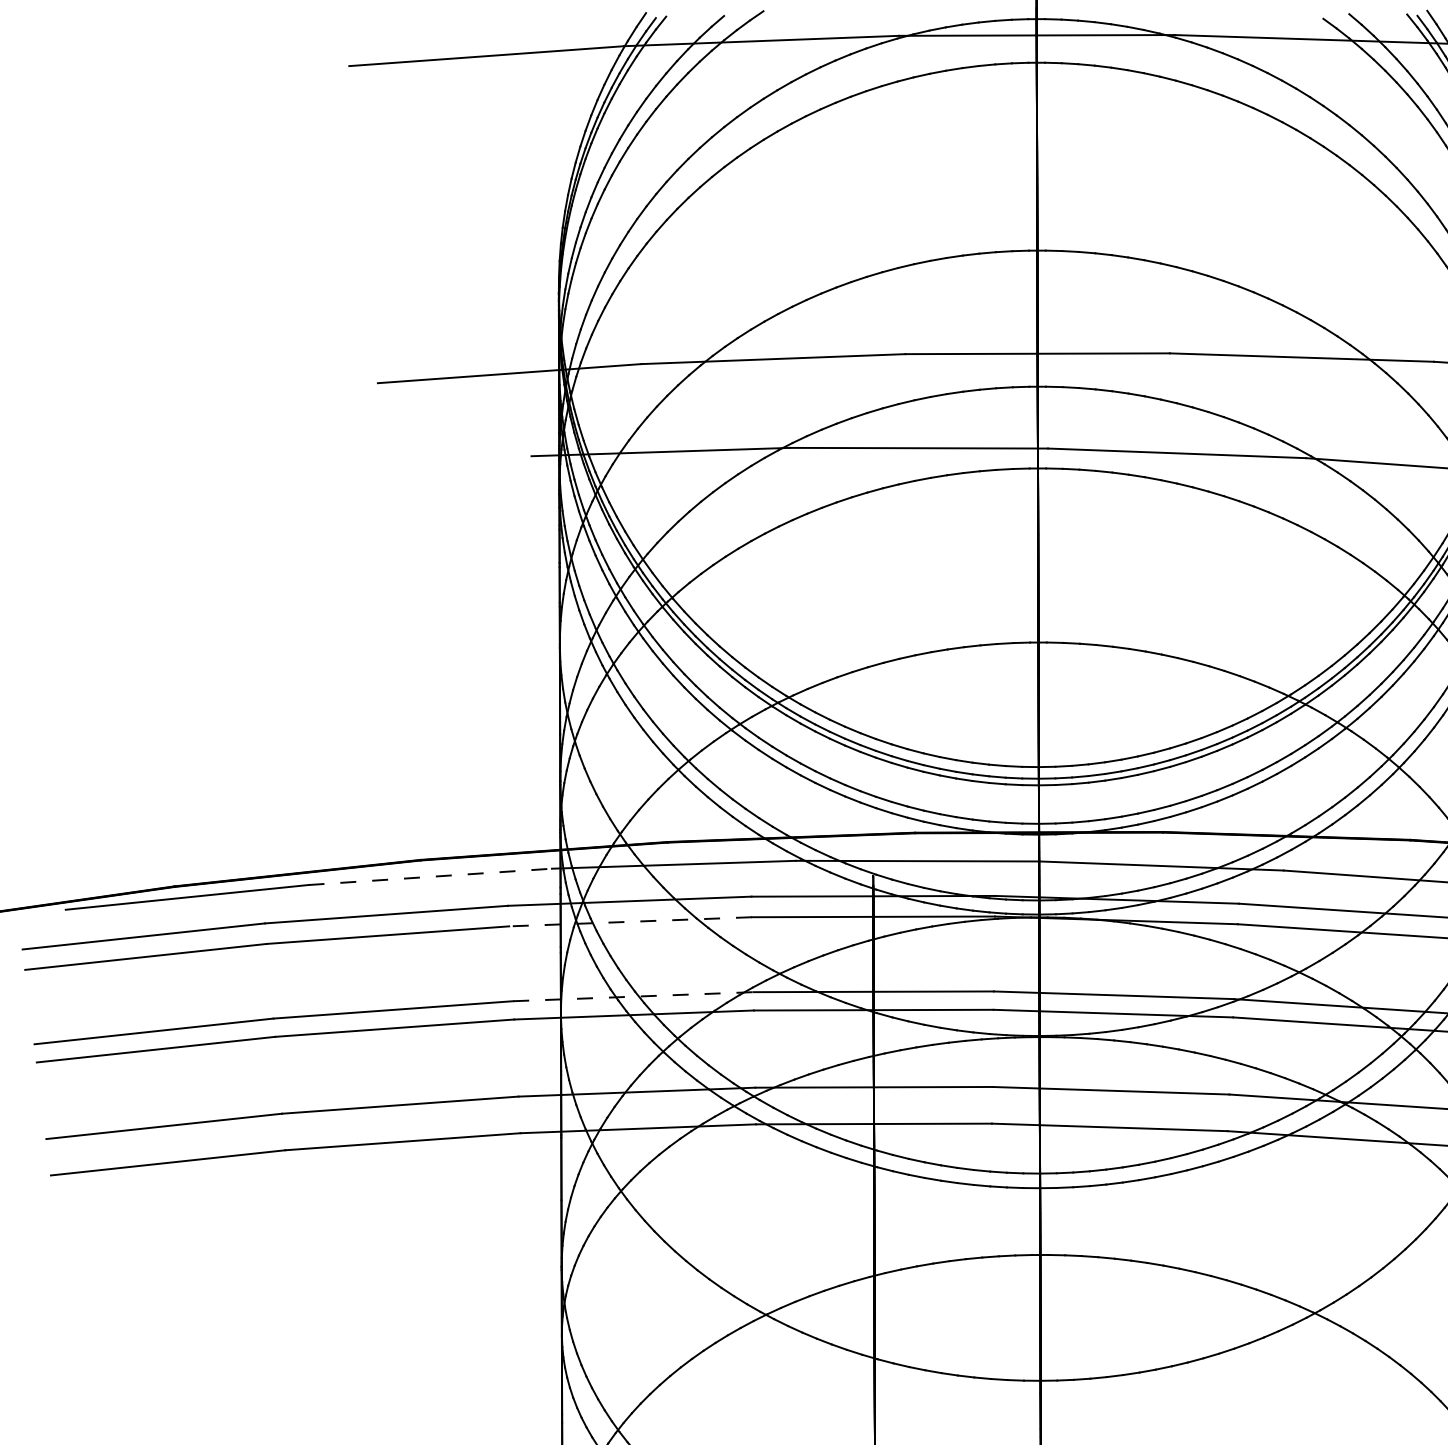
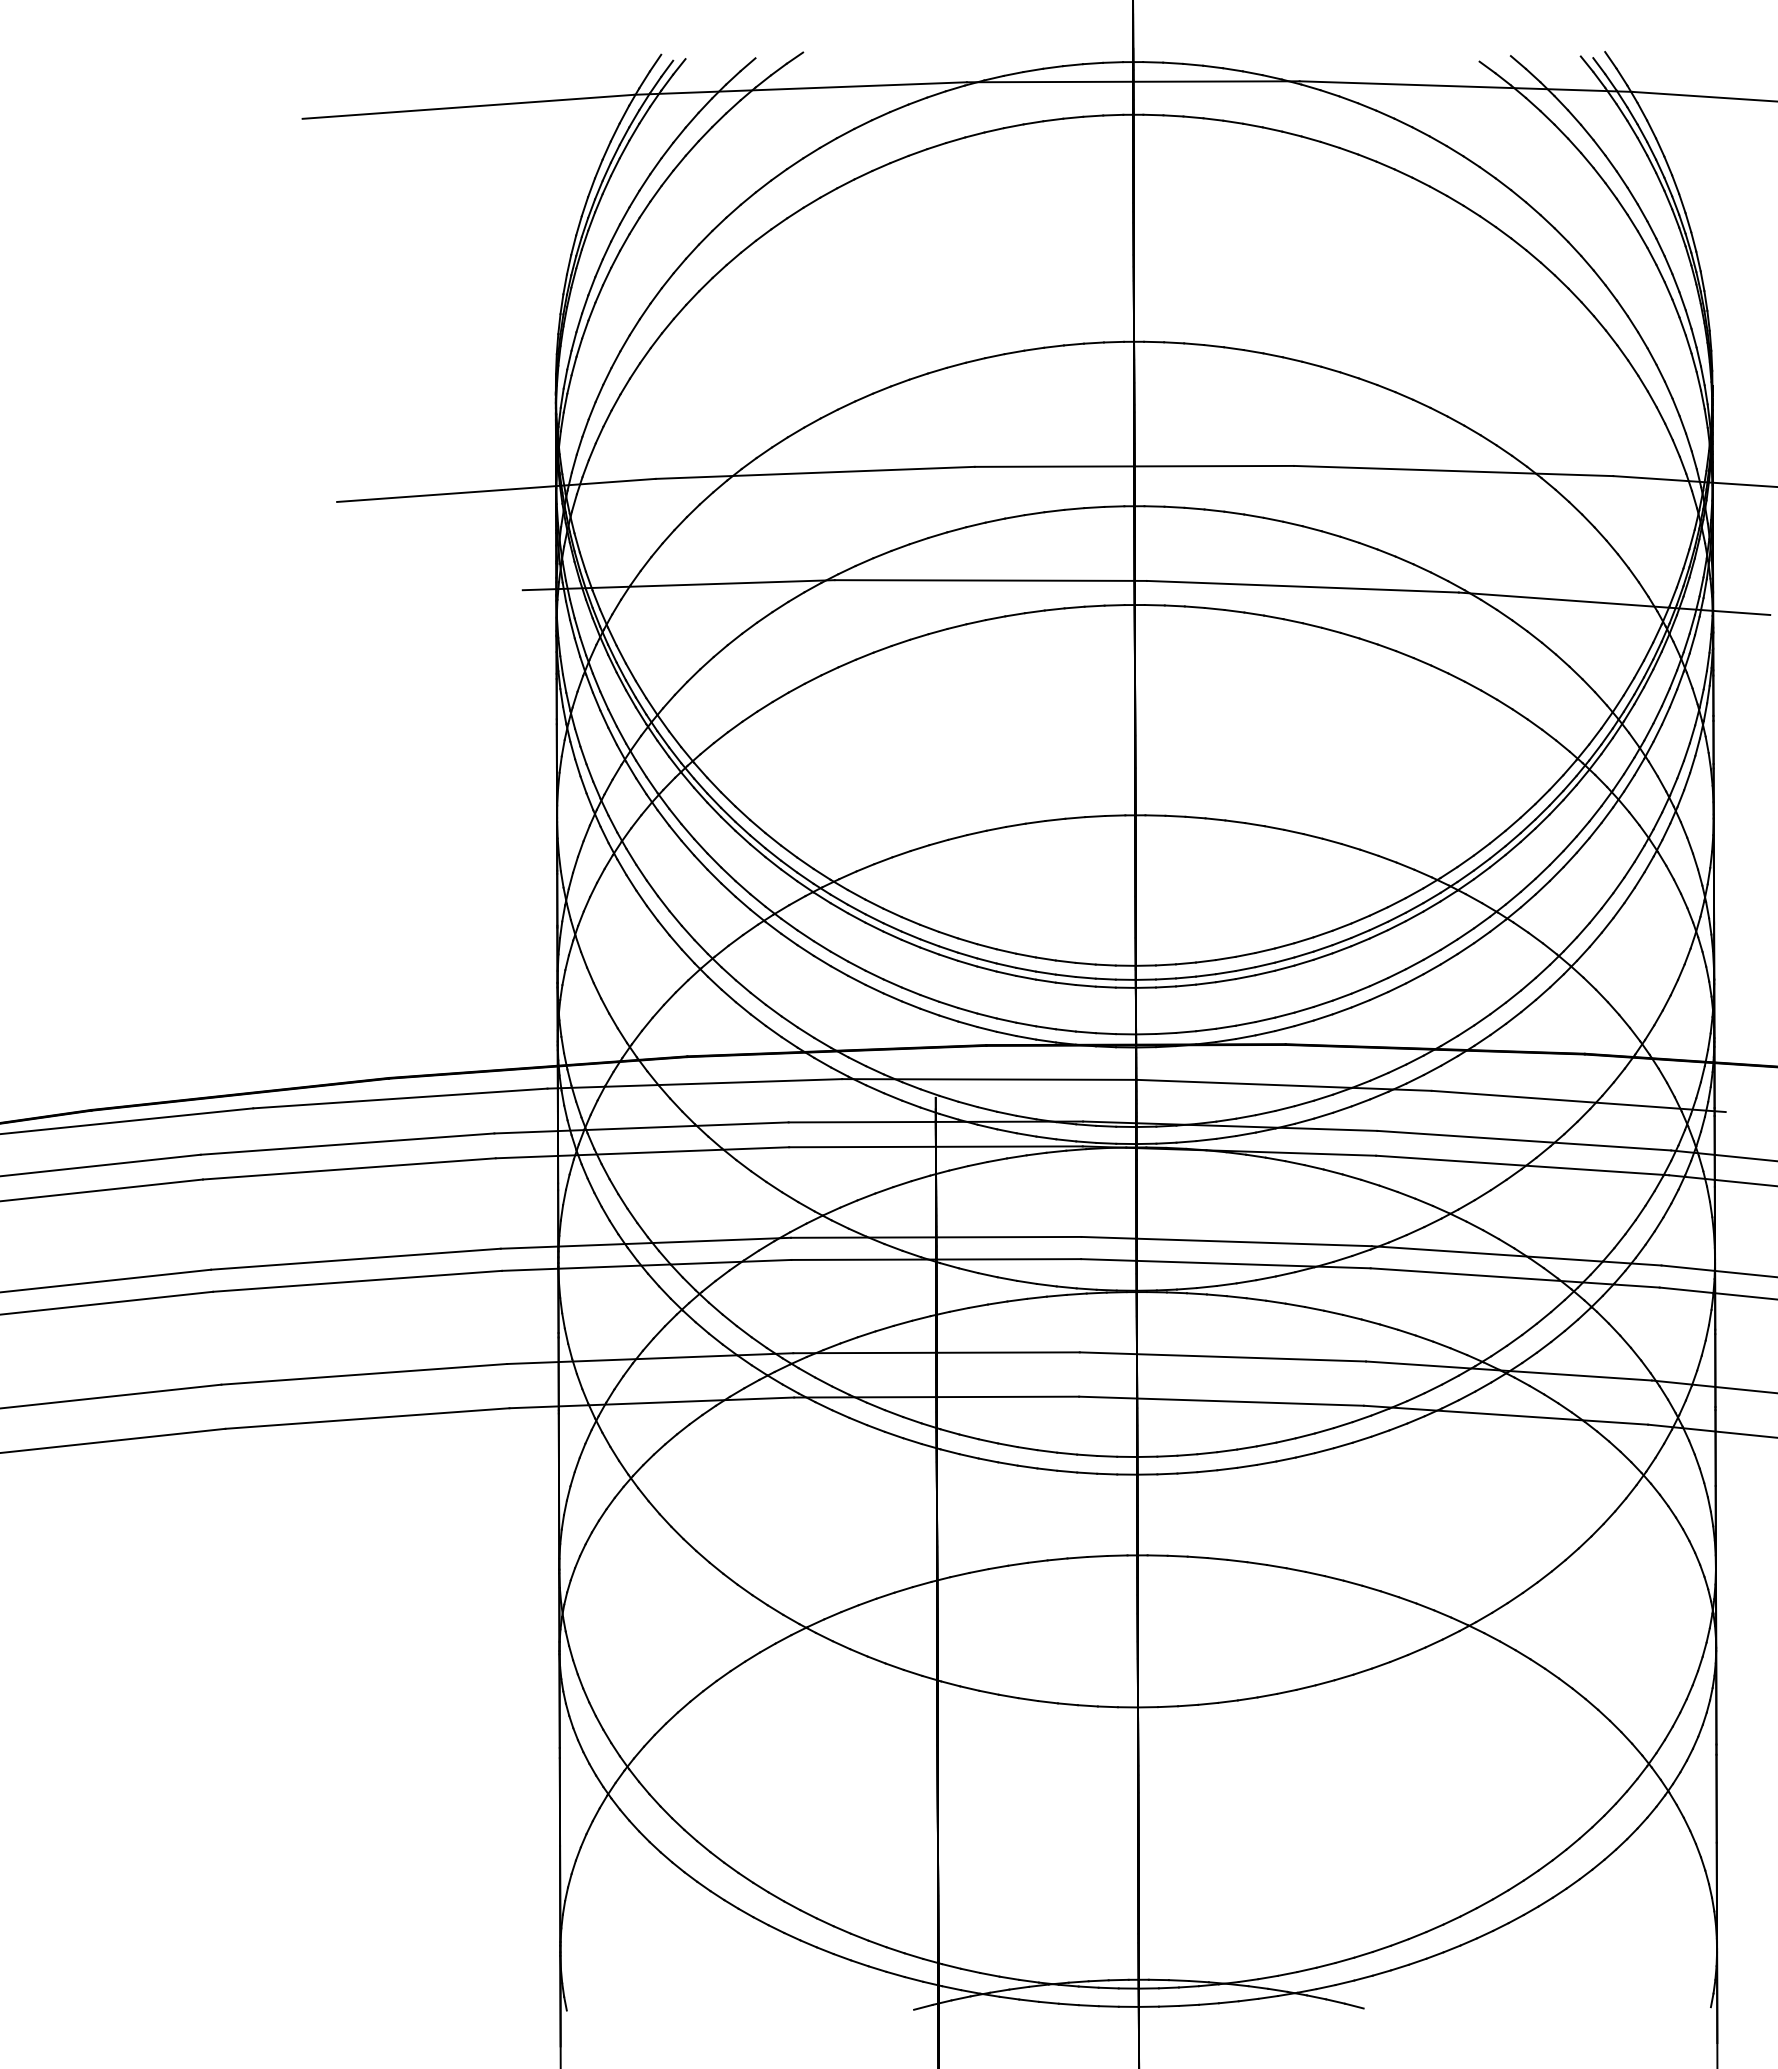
line: (430, 876) -> (400, 1098), dashed -> solid
line: (630, 921) -> (642, 1152), dashed -> solid
line: (633, 996) -> (646, 1243), dashed -> solid

